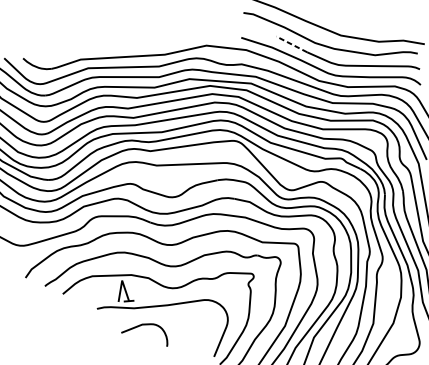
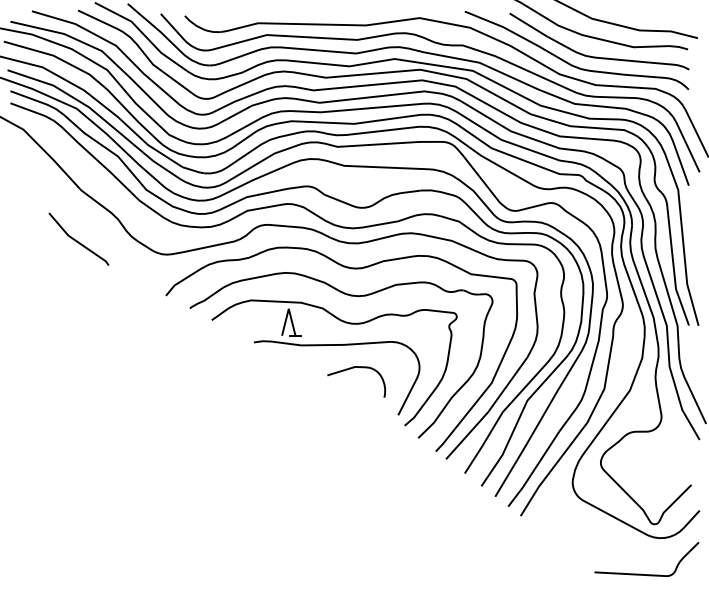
line: (291, 43) -> (528, 24), dashed -> solid
curve: (142, 325) -> (354, 368), moved

